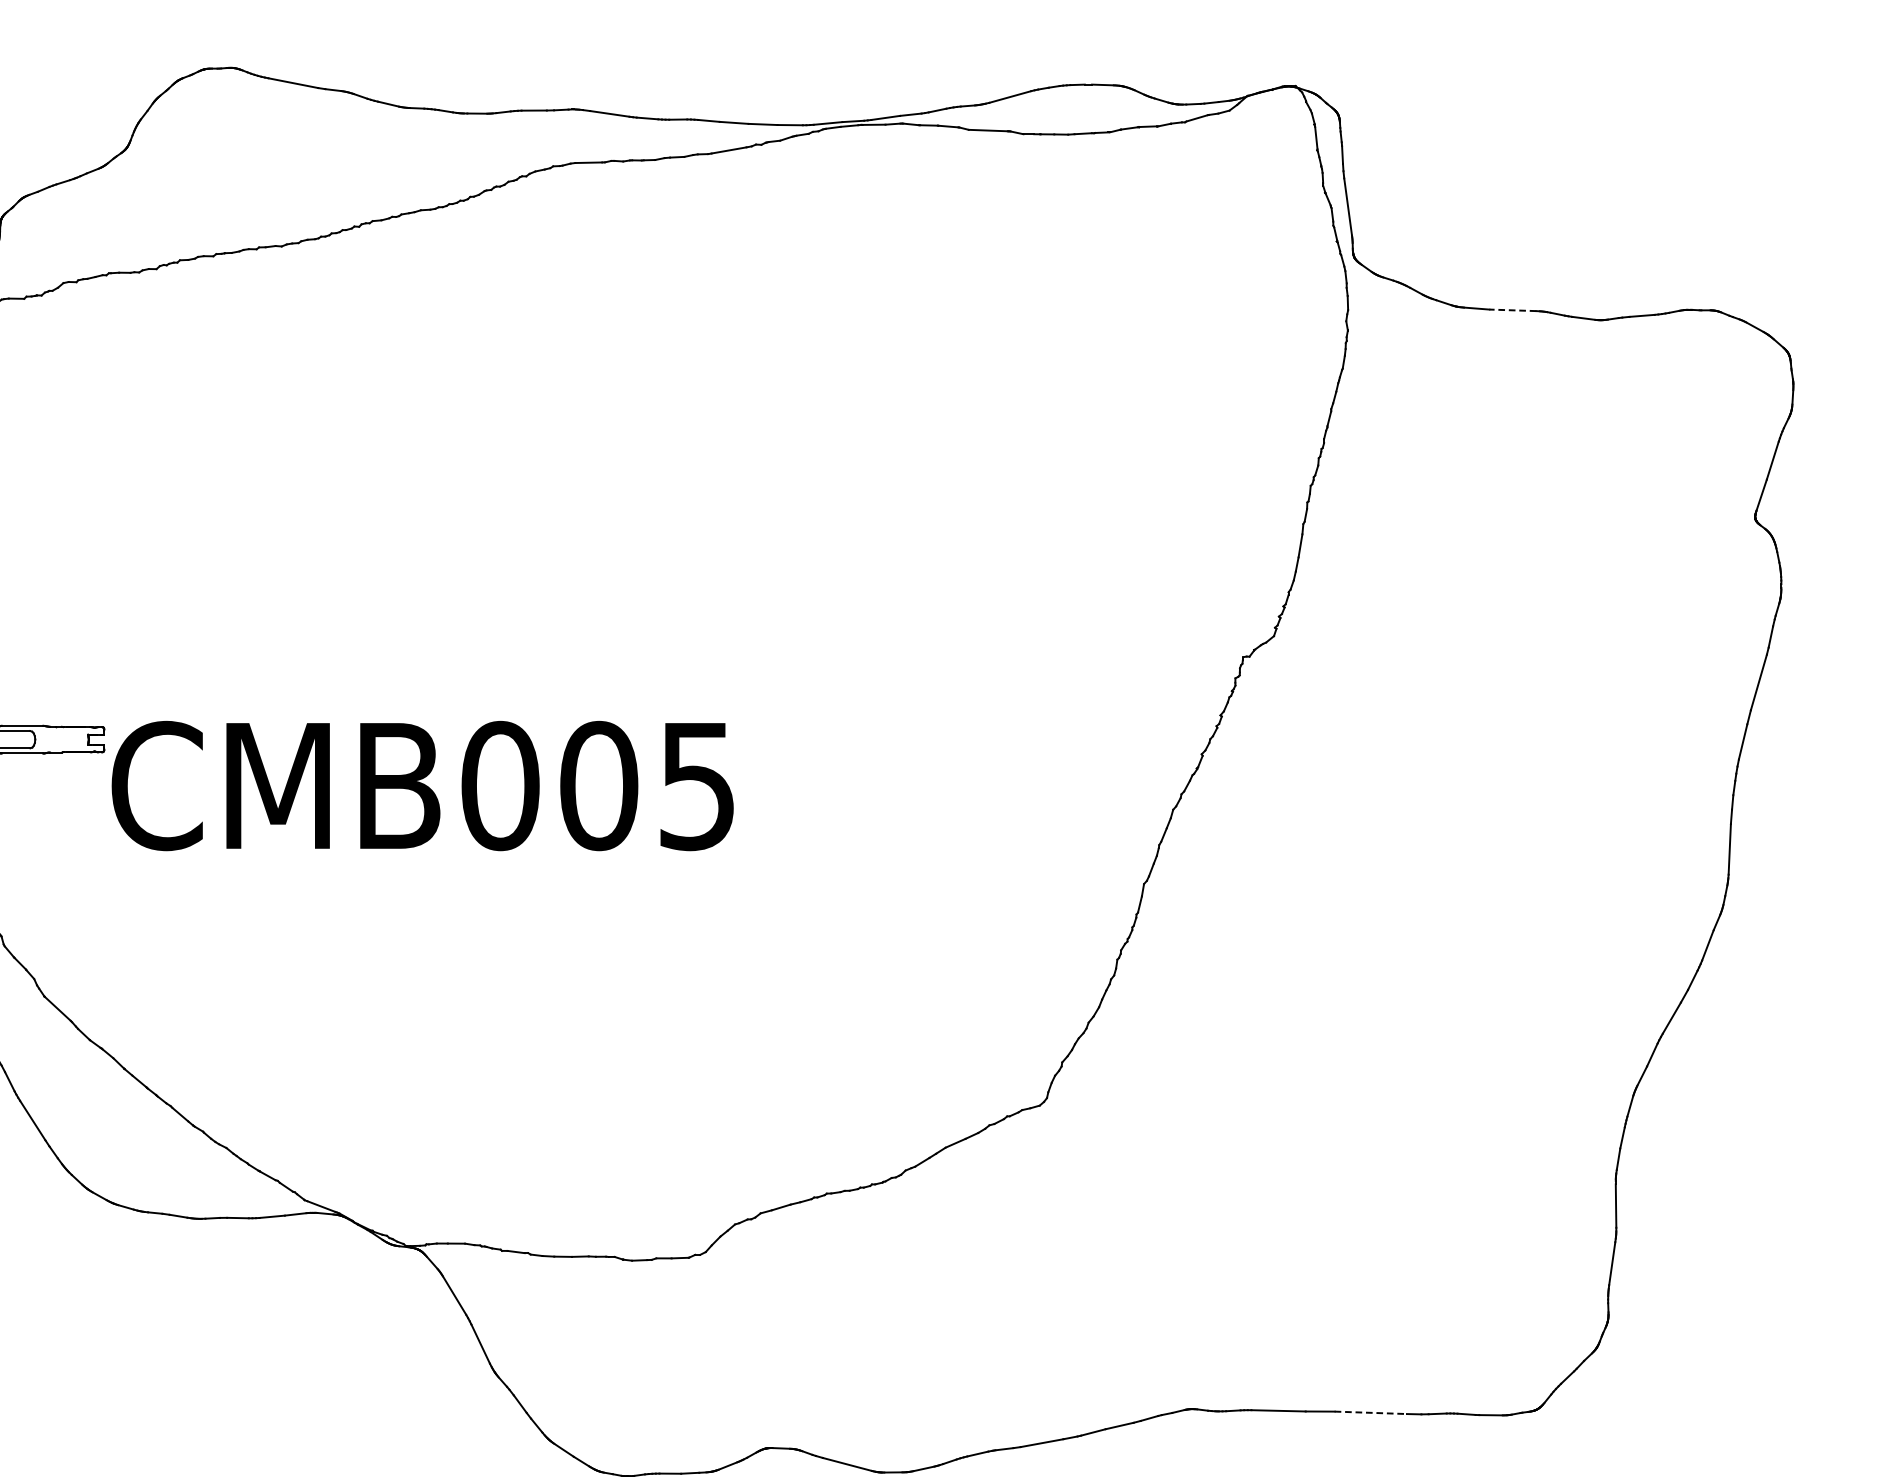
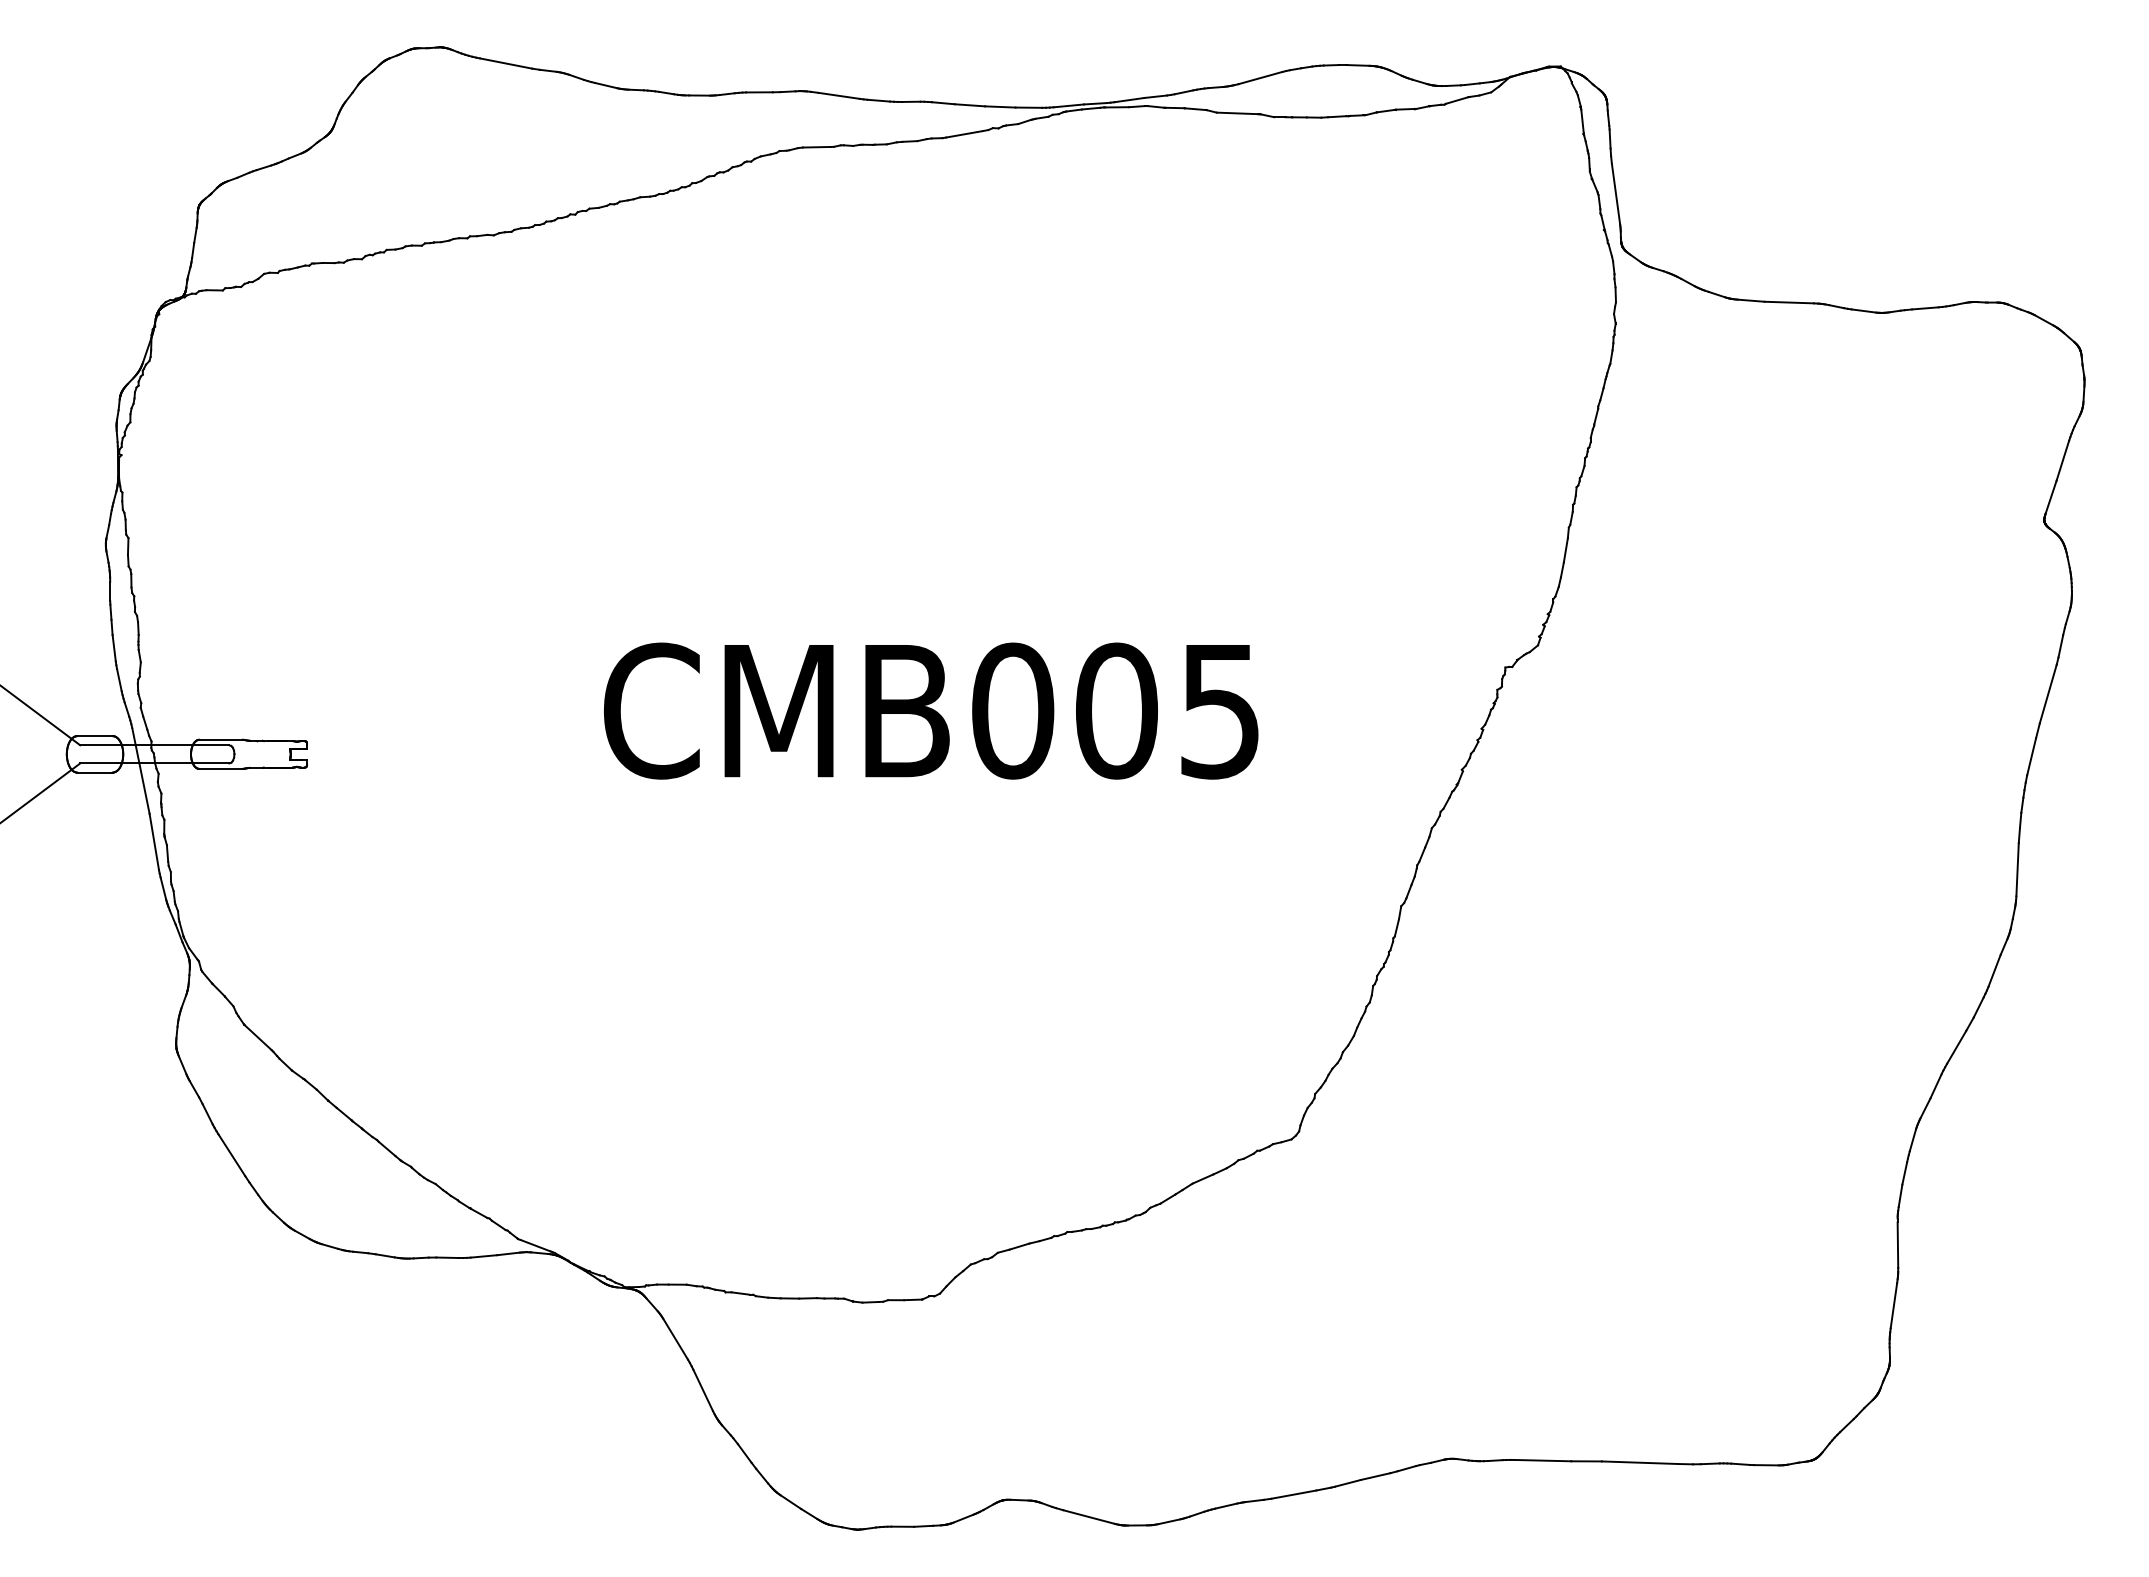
line: (1513, 310) -> (1789, 302), dashed -> solid
text: (423, 785) -> (931, 710), moved
line: (1371, 1412) -> (1640, 1462), dashed -> solid

